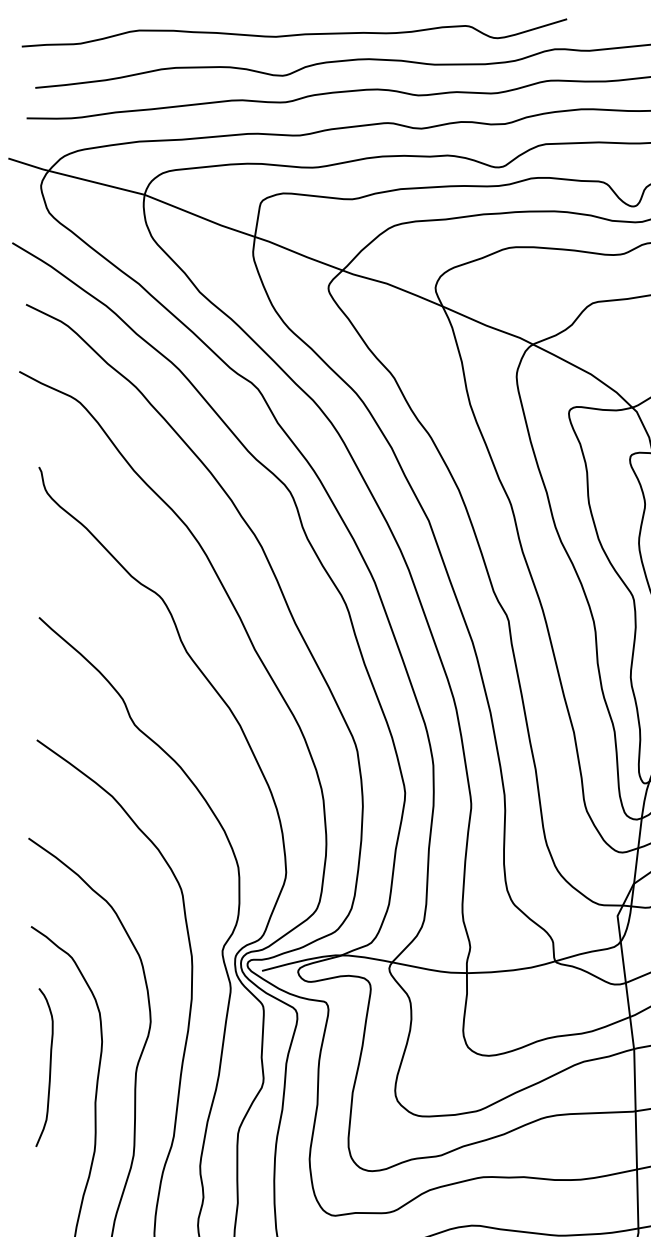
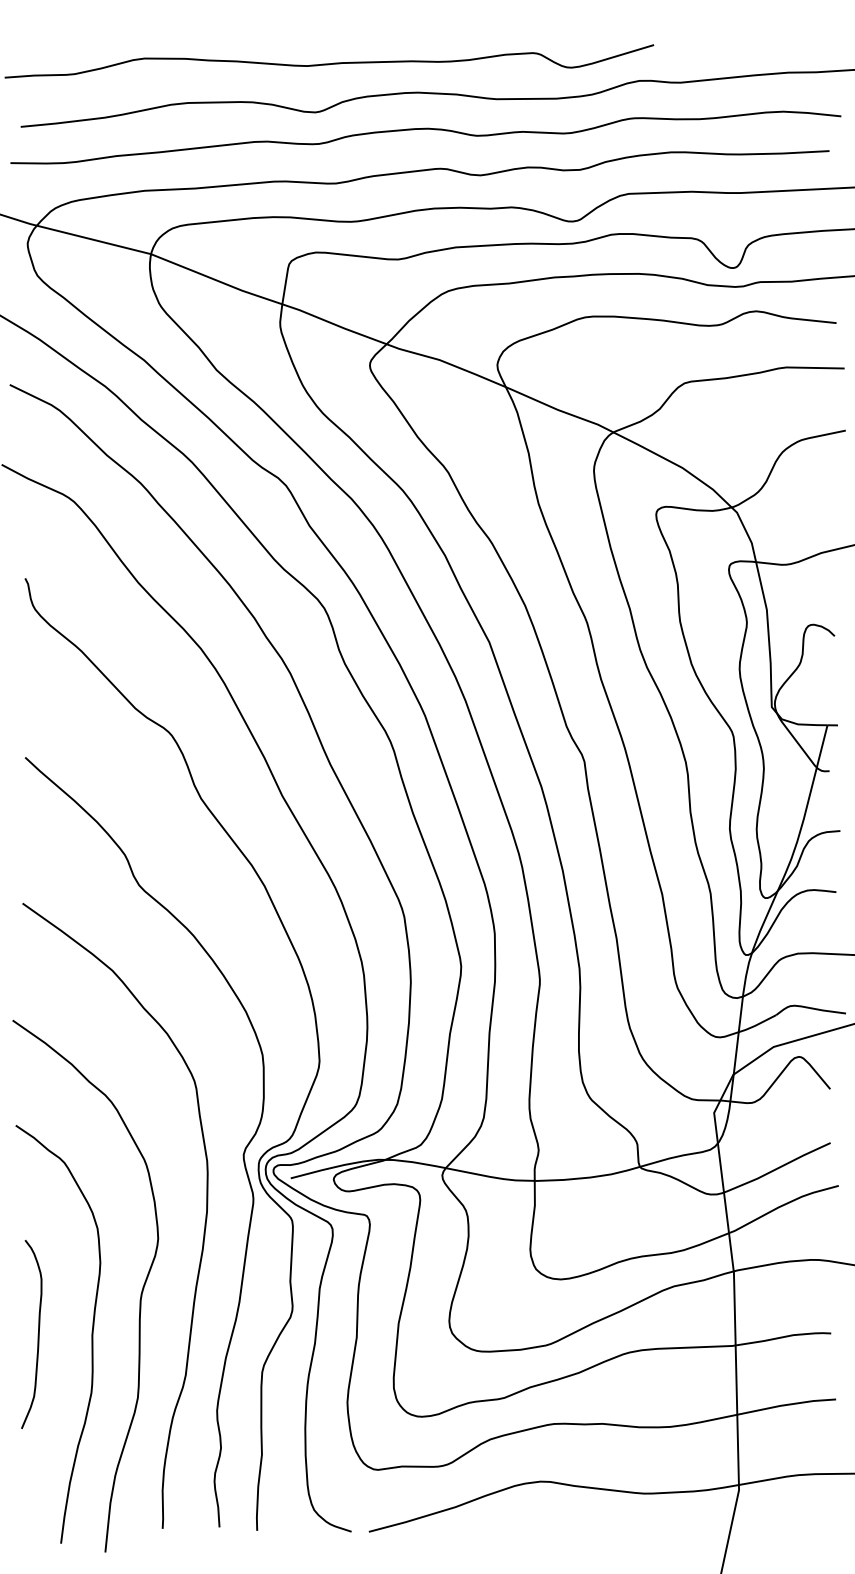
curve: (49, 1067) -> (37, 1334), moved

